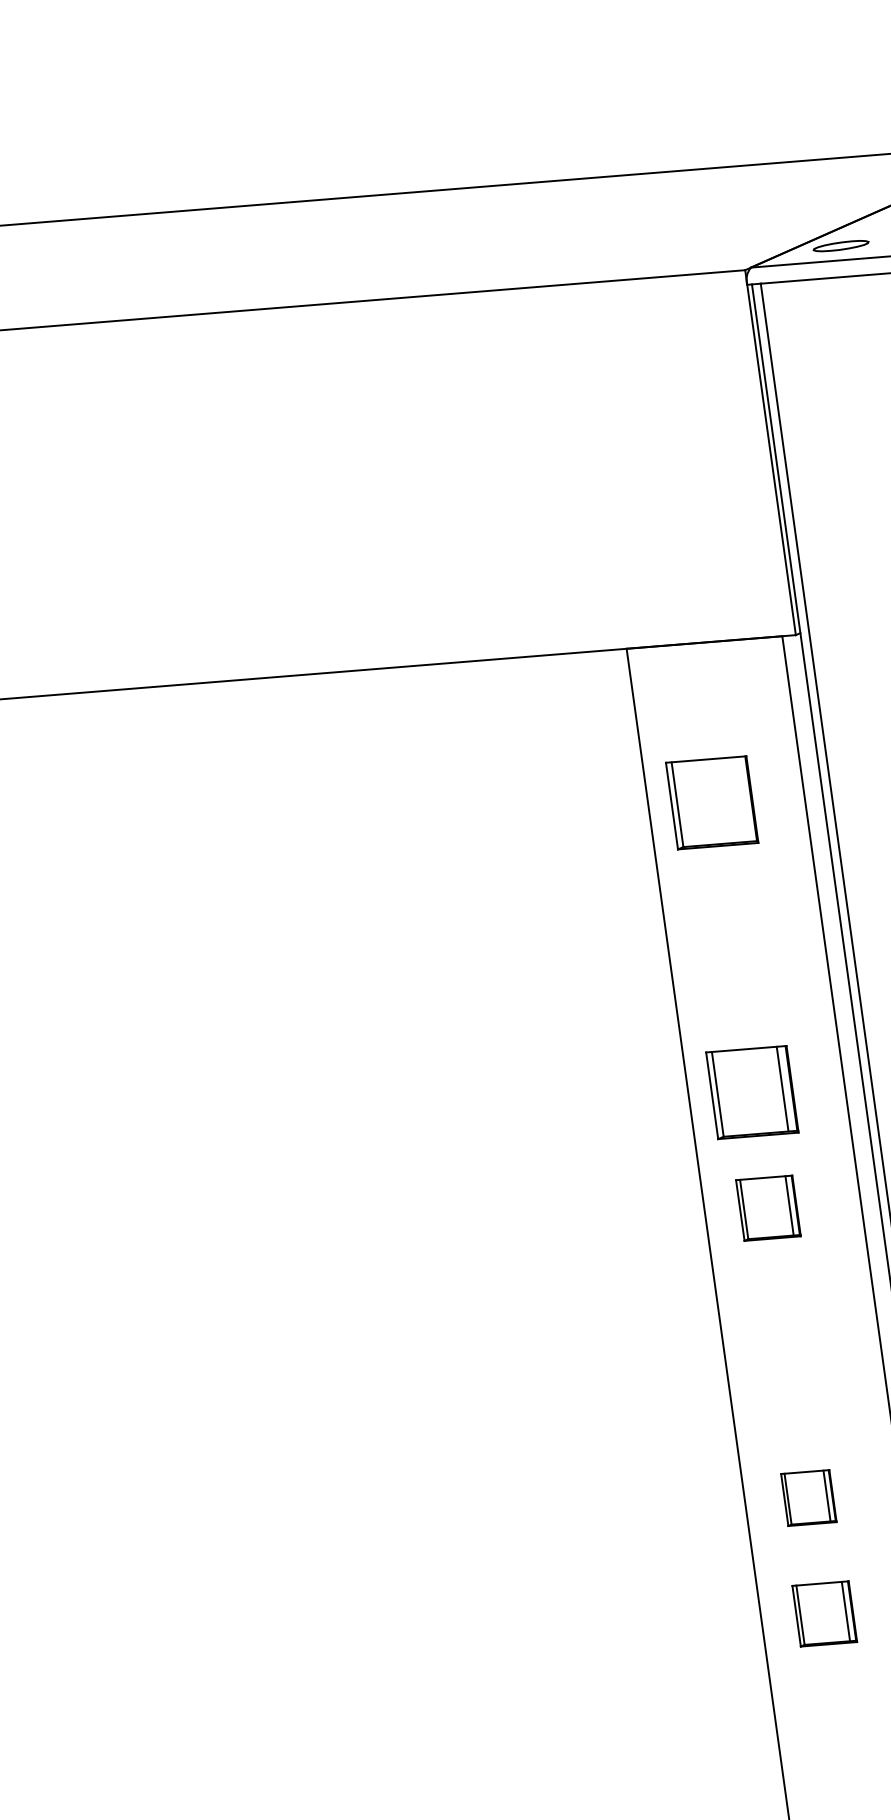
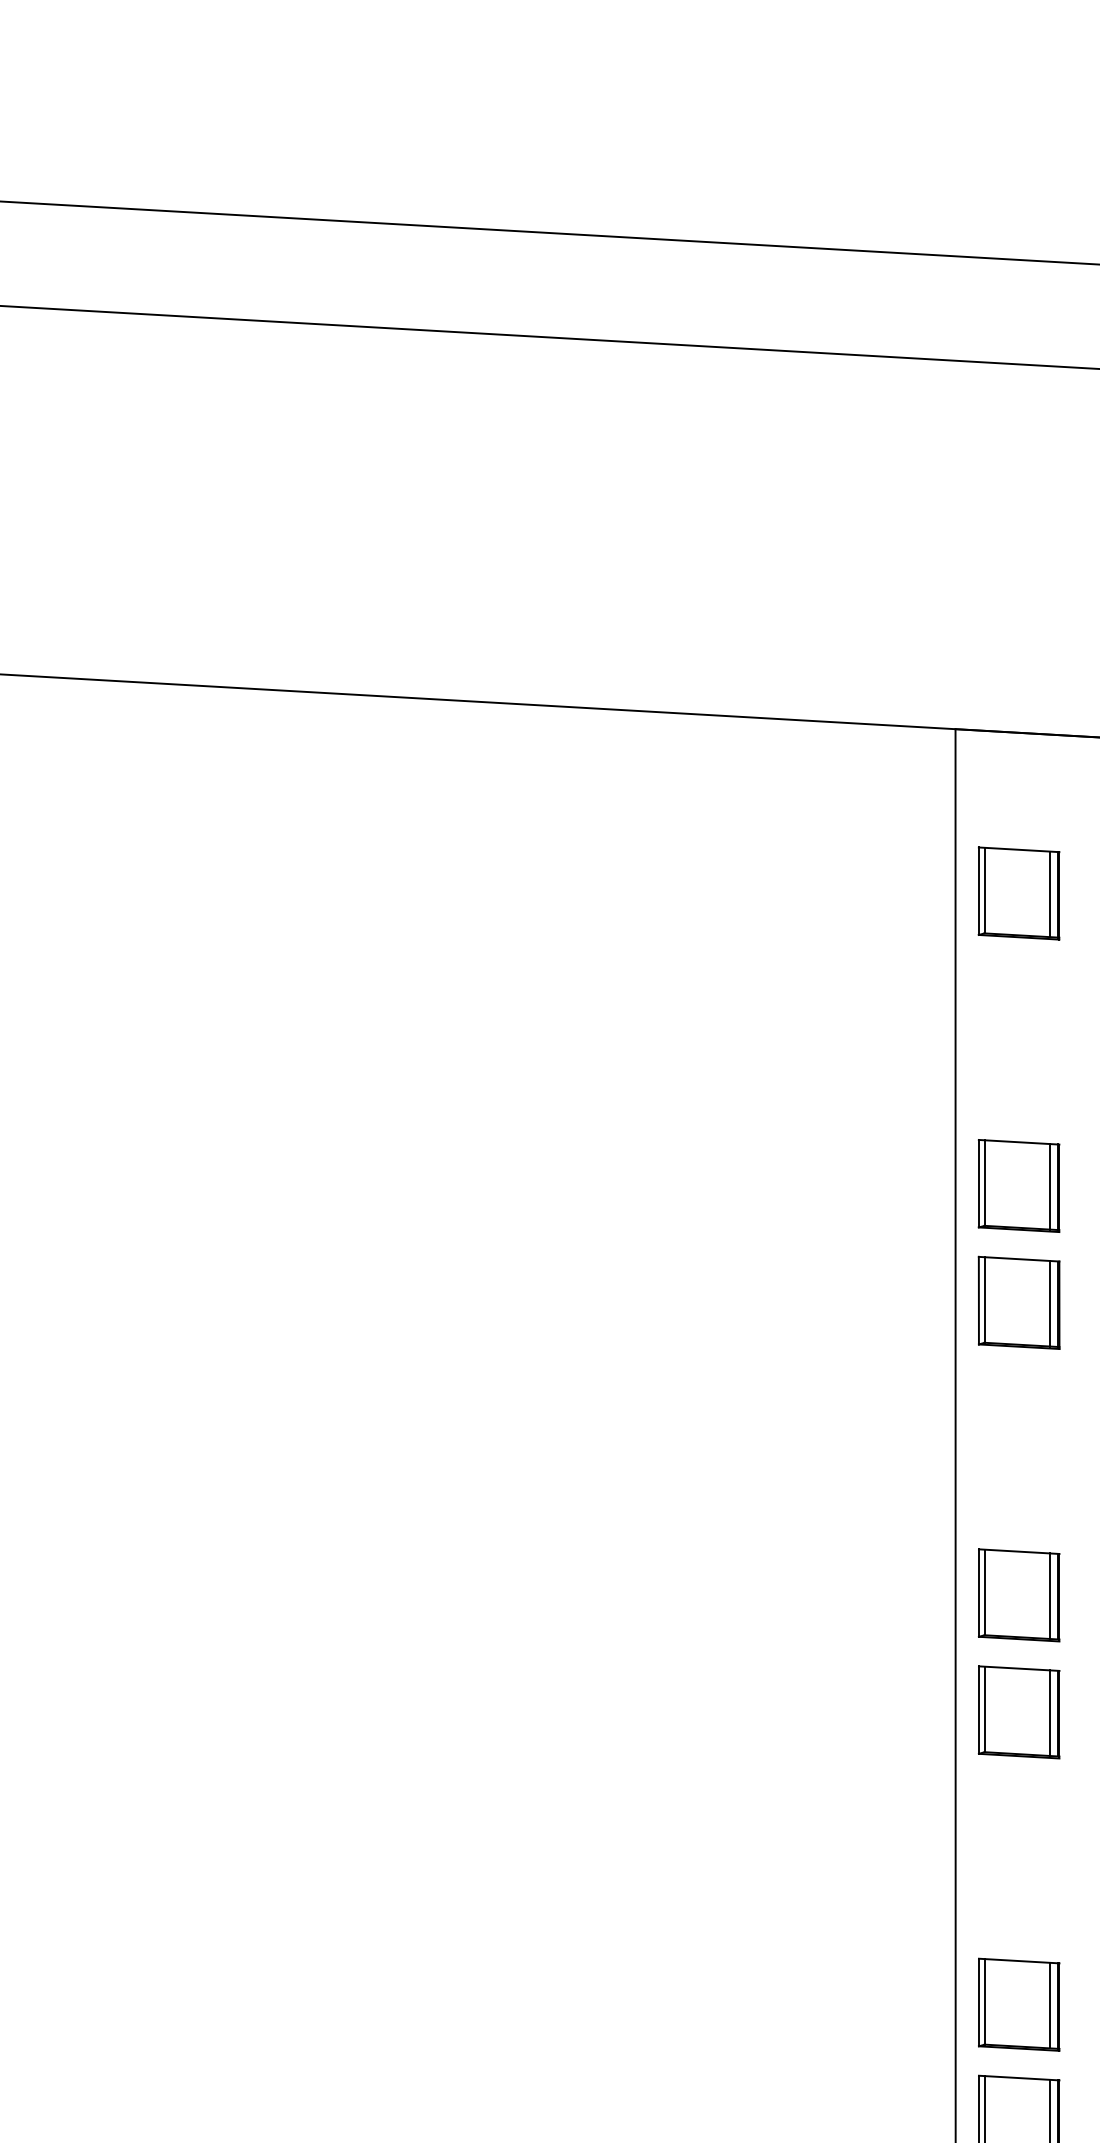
line: (742, 799) -> (1049, 894), added
part: (767, 1208) -> (1018, 1302), size x1.43
part: (809, 1498) -> (1019, 1595), size x1.67
part: (824, 1614) -> (1018, 1712), size x1.43

